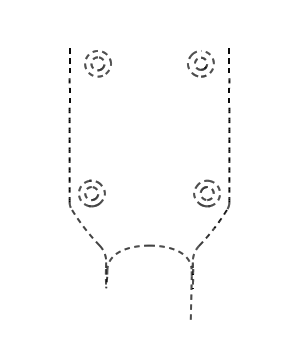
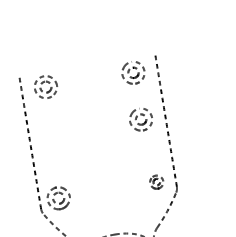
part: (200, 118) -> (140, 119), added
part: (206, 193) -> (156, 182), size x0.6

